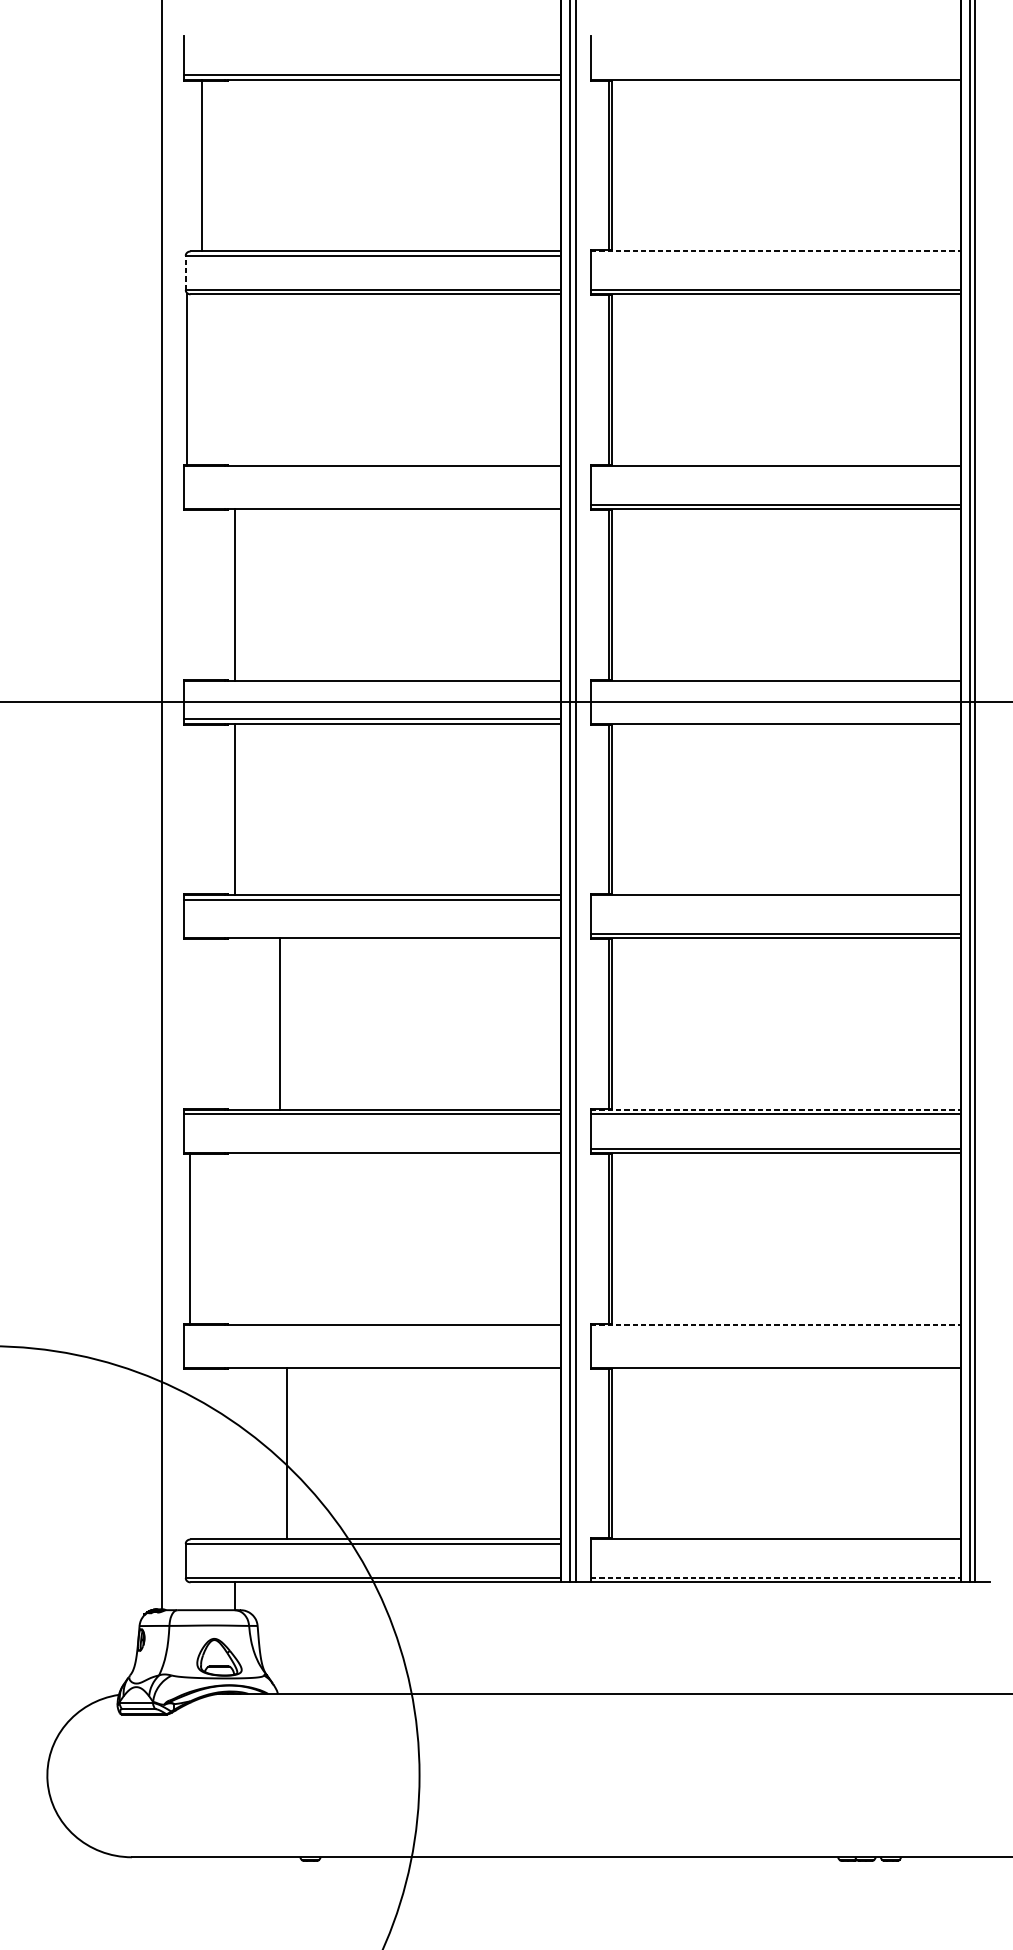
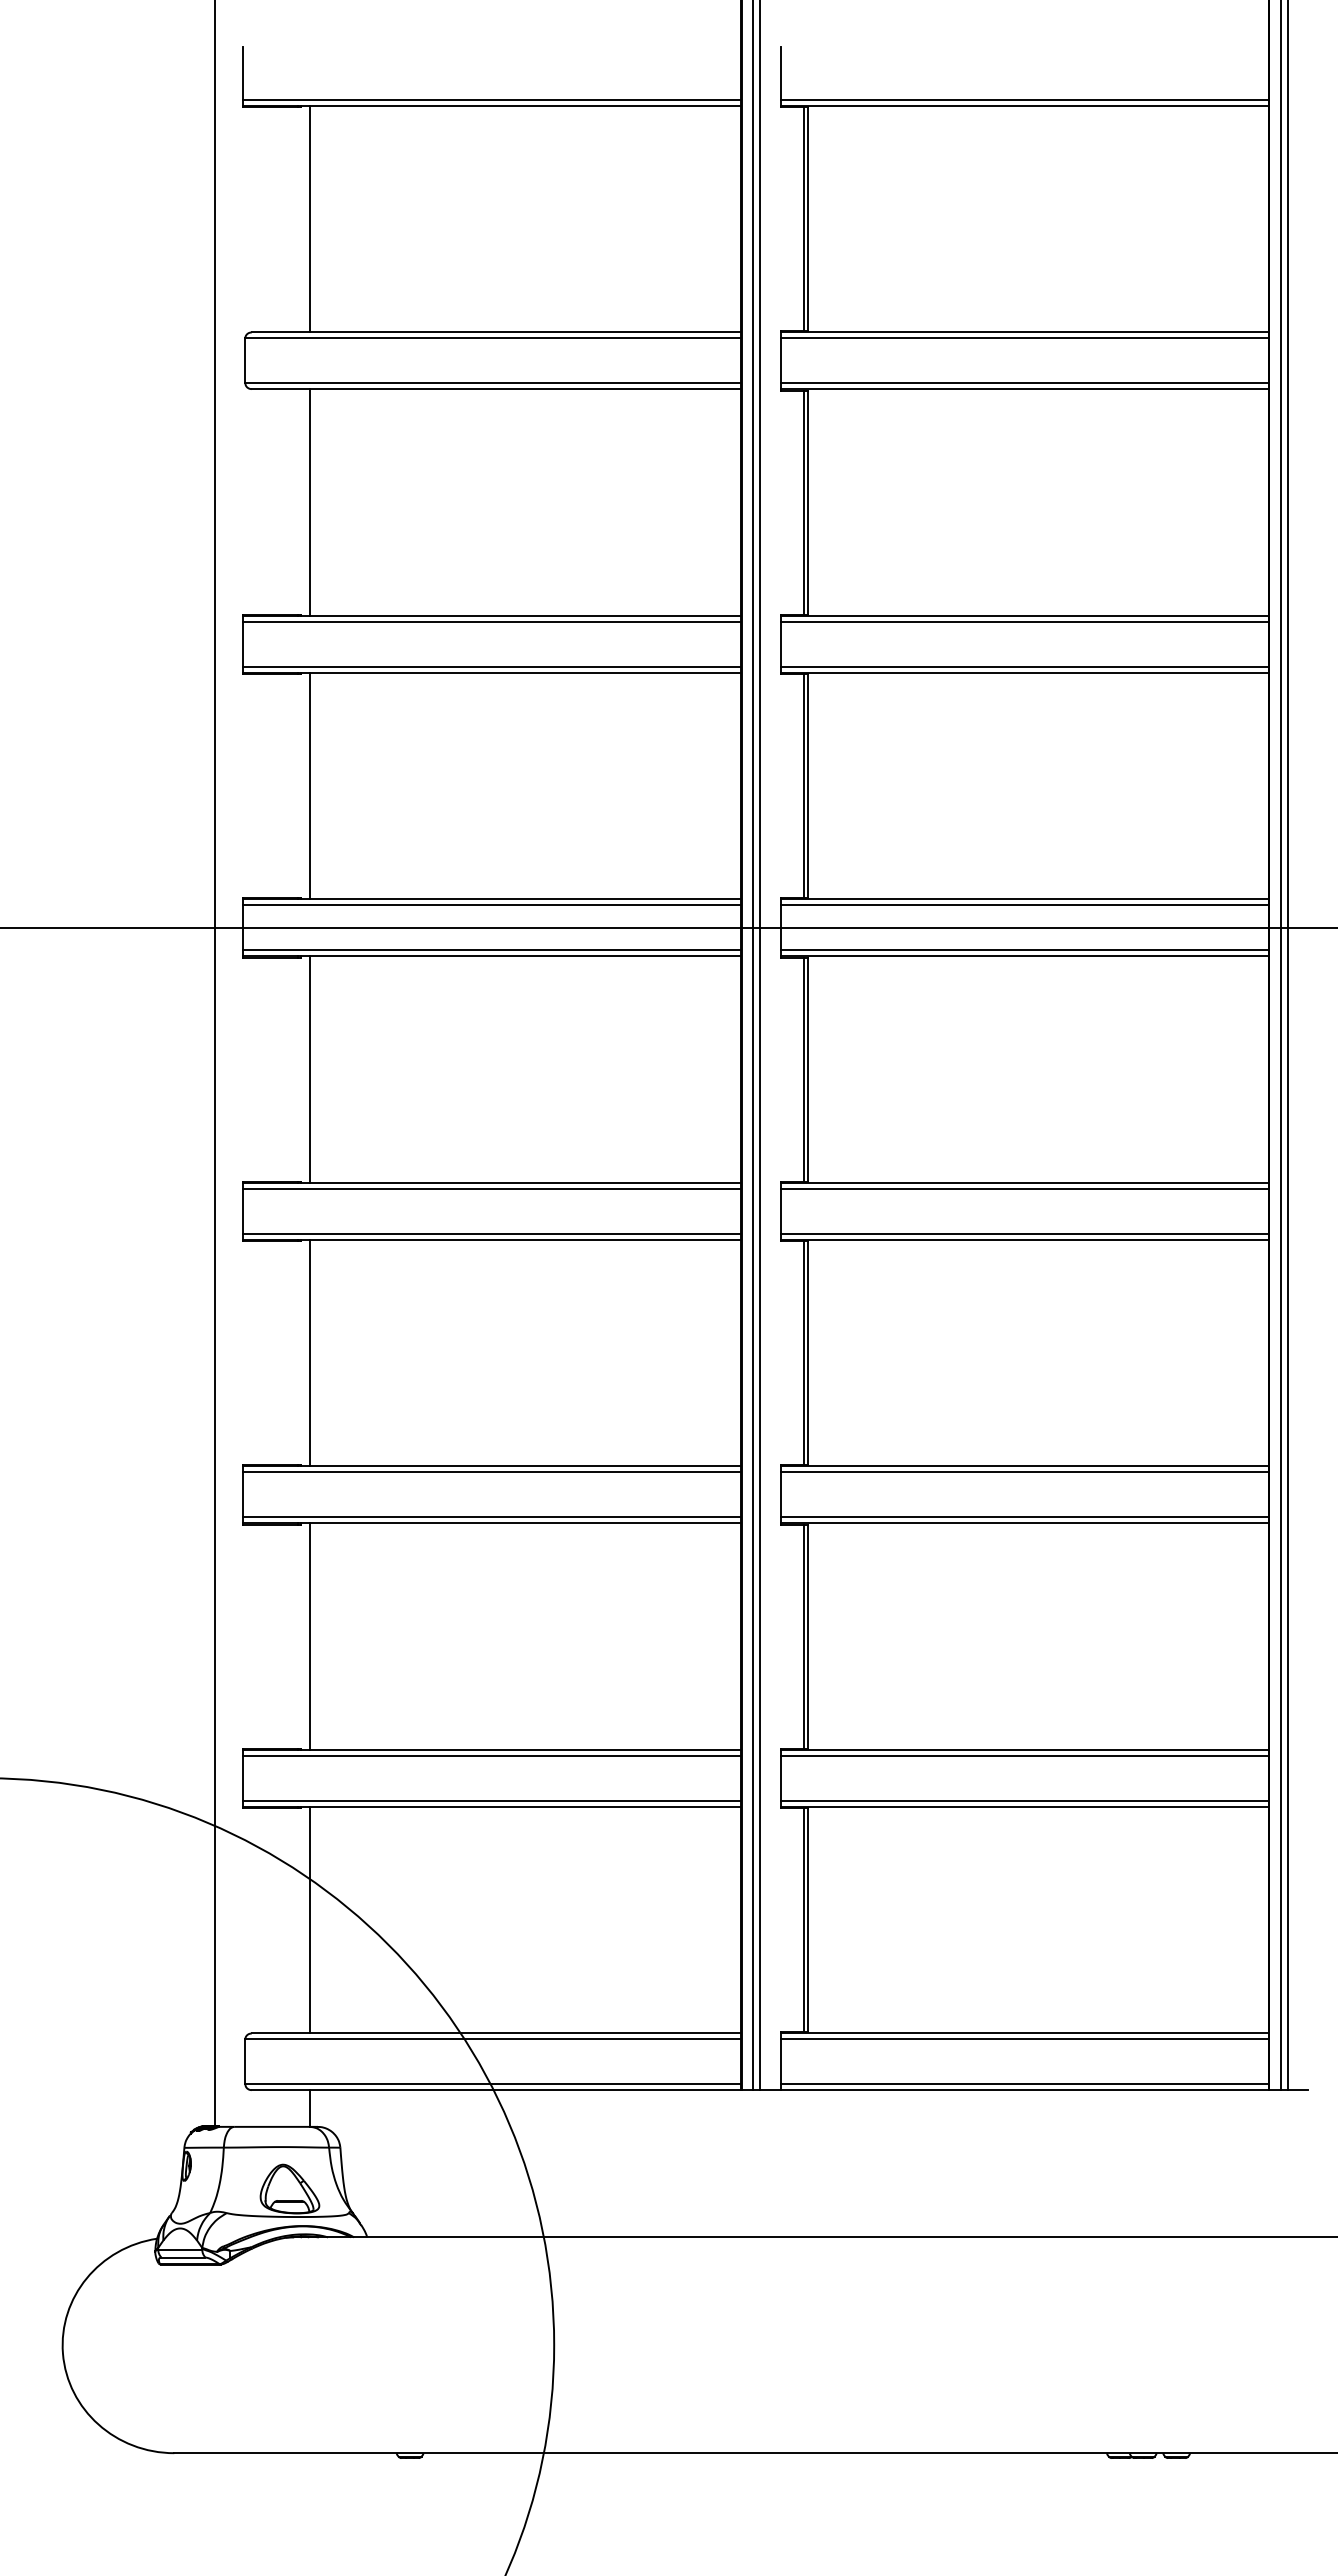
line: (775, 75) -> (1024, 99), added
line: (202, 165) -> (310, 218), moved
line: (775, 251) -> (1024, 332), dashed -> solid
line: (775, 256) -> (1024, 338), added
line: (185, 272) -> (245, 360), dashed -> solid
line: (187, 380) -> (310, 502), moved
line: (372, 470) -> (492, 621), added
line: (775, 470) -> (1024, 621), added
line: (372, 504) -> (492, 666), added
line: (372, 685) -> (492, 905), added
line: (775, 685) -> (1024, 905), added
line: (775, 719) -> (1024, 950), added
line: (775, 899) -> (1024, 1188), added
line: (372, 933) -> (492, 1233), added
line: (280, 1023) -> (310, 1352), moved
line: (775, 1110) -> (1024, 1466), dashed -> solid
line: (372, 1148) -> (492, 1517), added
line: (190, 1238) -> (310, 1636), moved
line: (775, 1324) -> (1024, 1749), dashed -> solid
line: (372, 1328) -> (492, 1755), added
line: (775, 1328) -> (1024, 1755), added
line: (372, 1363) -> (492, 1800), added
line: (775, 1363) -> (1024, 1800), added
line: (287, 1453) -> (310, 1919), moved
line: (775, 1544) -> (1024, 2039), added
line: (775, 1578) -> (1024, 2084), dashed -> solid

